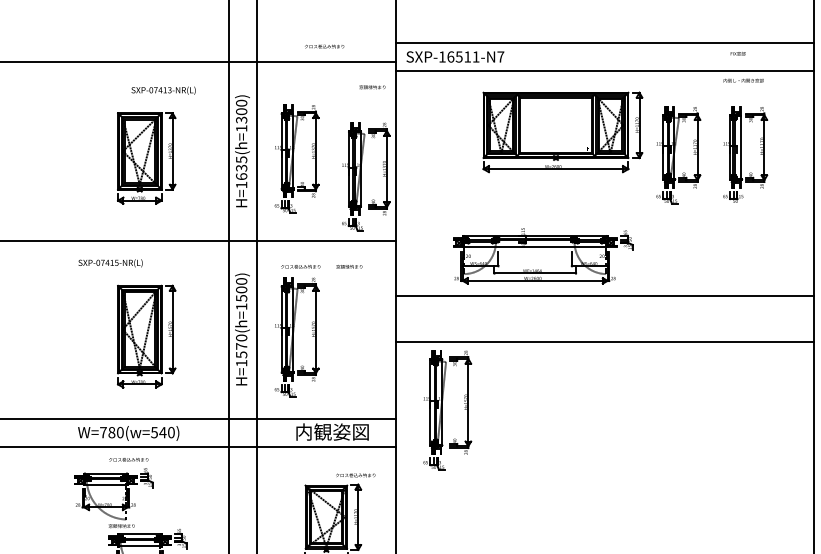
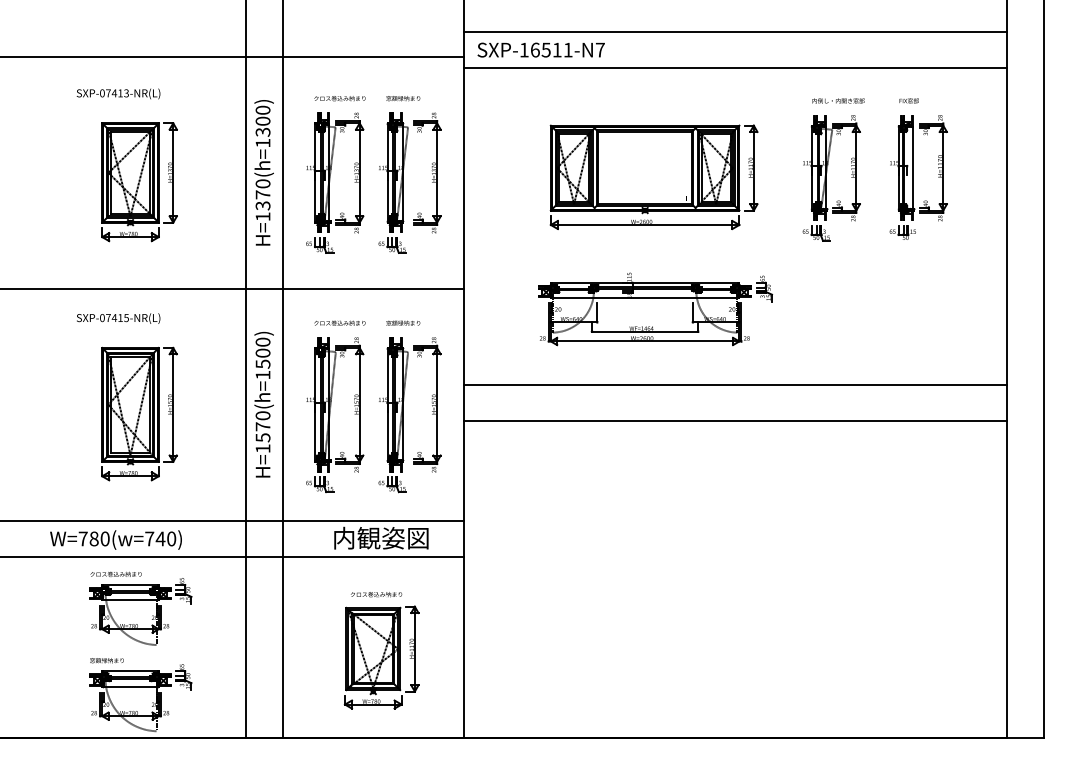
text: (324, 46) -> (339, 98), moved
text: (737, 53) -> (908, 100), moved
text: (743, 80) -> (838, 100), moved
text: (372, 87) -> (403, 98), moved
text: (163, 90) -> (118, 93), moved
part: (562, 131) -> (653, 176), moved
text: (241, 167) -> (262, 194), H=1635(h=1300) -> H=1370(h=1300)
part: (365, 176) -> (409, 182), moved
text: (110, 263) -> (118, 318), moved
line: (604, 295) -> (735, 384), moved
part: (447, 410) -> (409, 415), moved
text: (154, 432) -> (149, 538), W=780(w=540) -> W=780(w=740)
text: (355, 475) -> (376, 594), moved
part: (113, 485) -> (140, 600), moved

